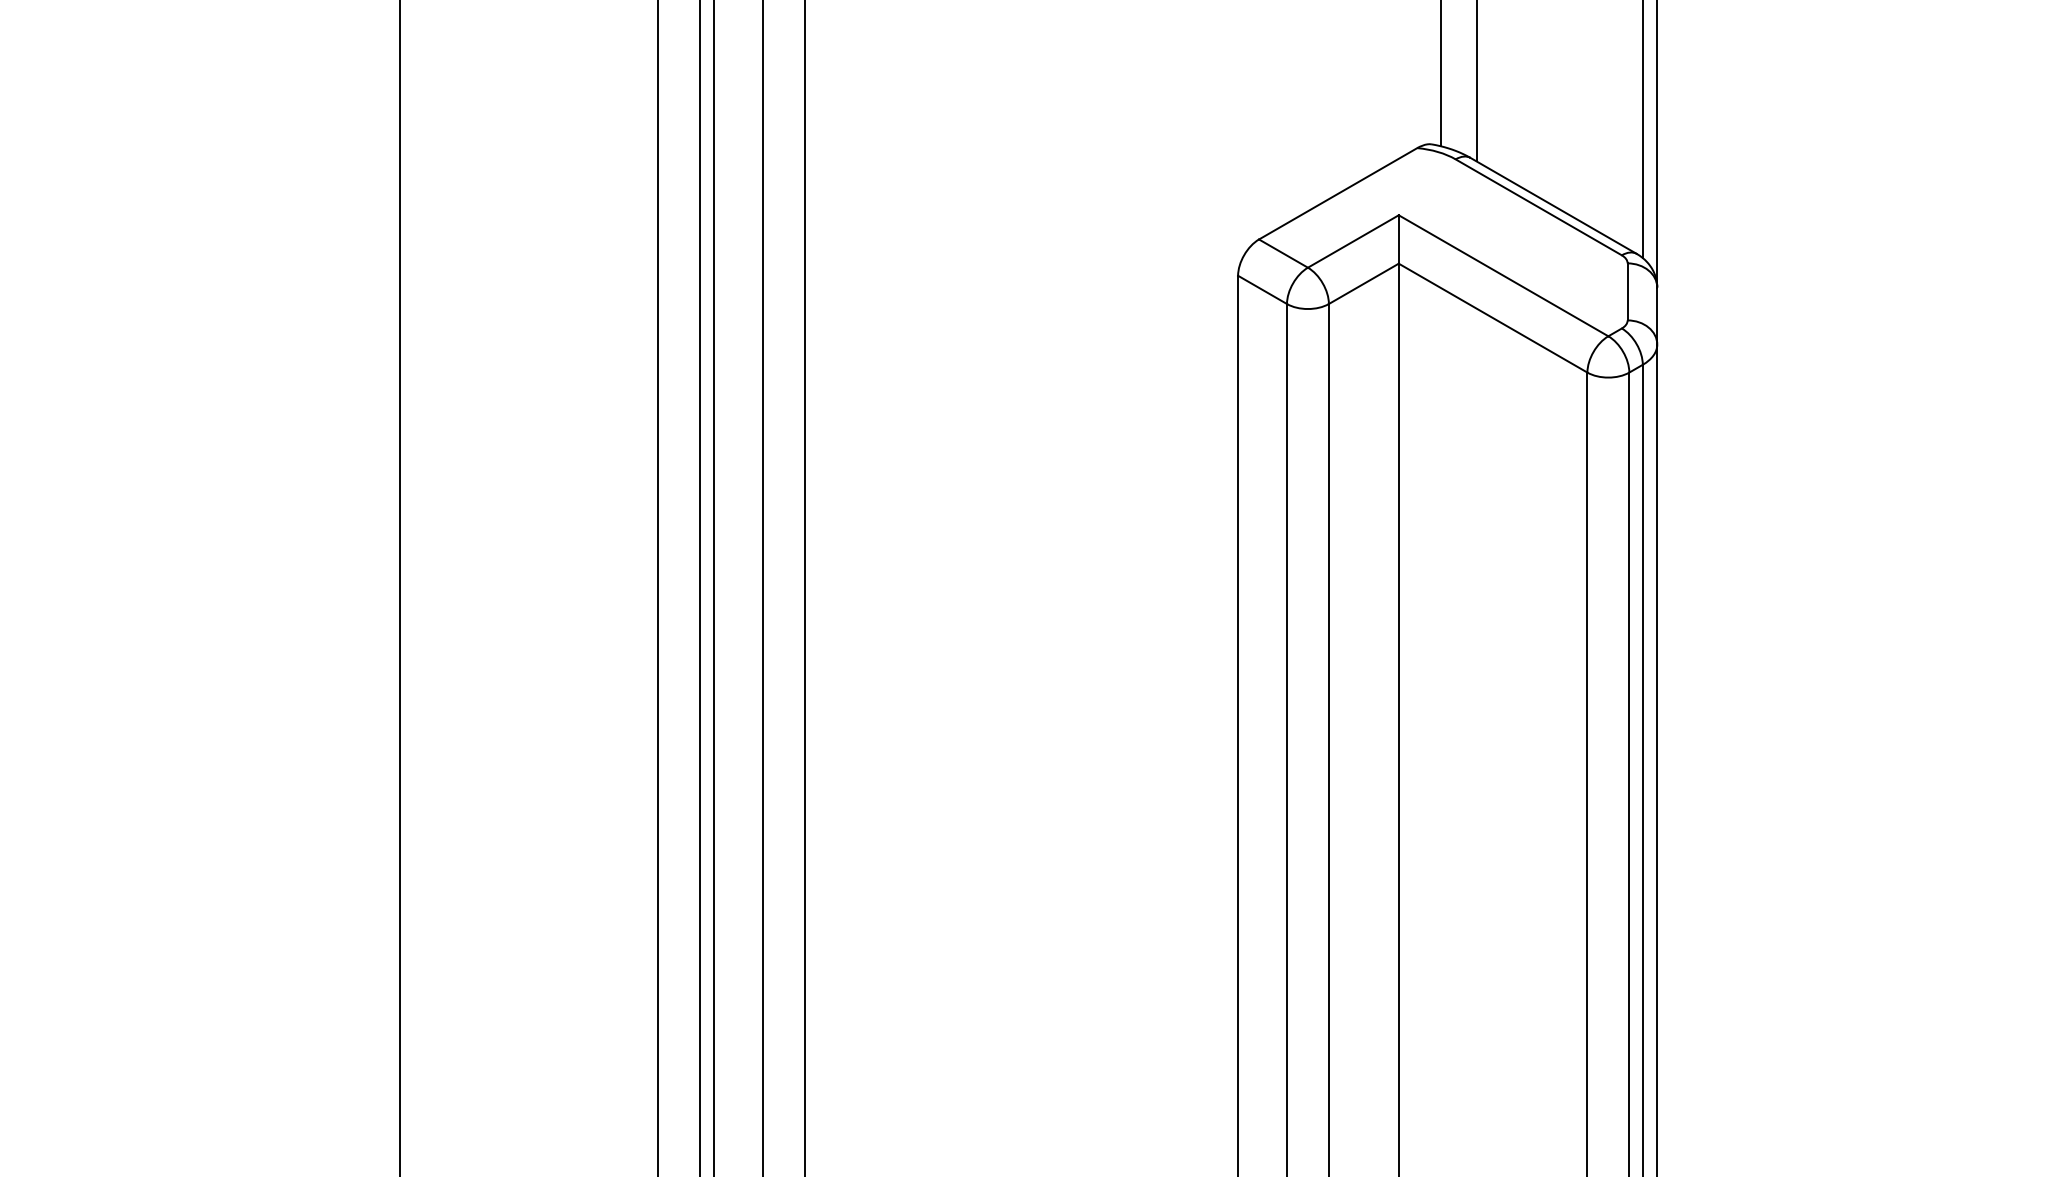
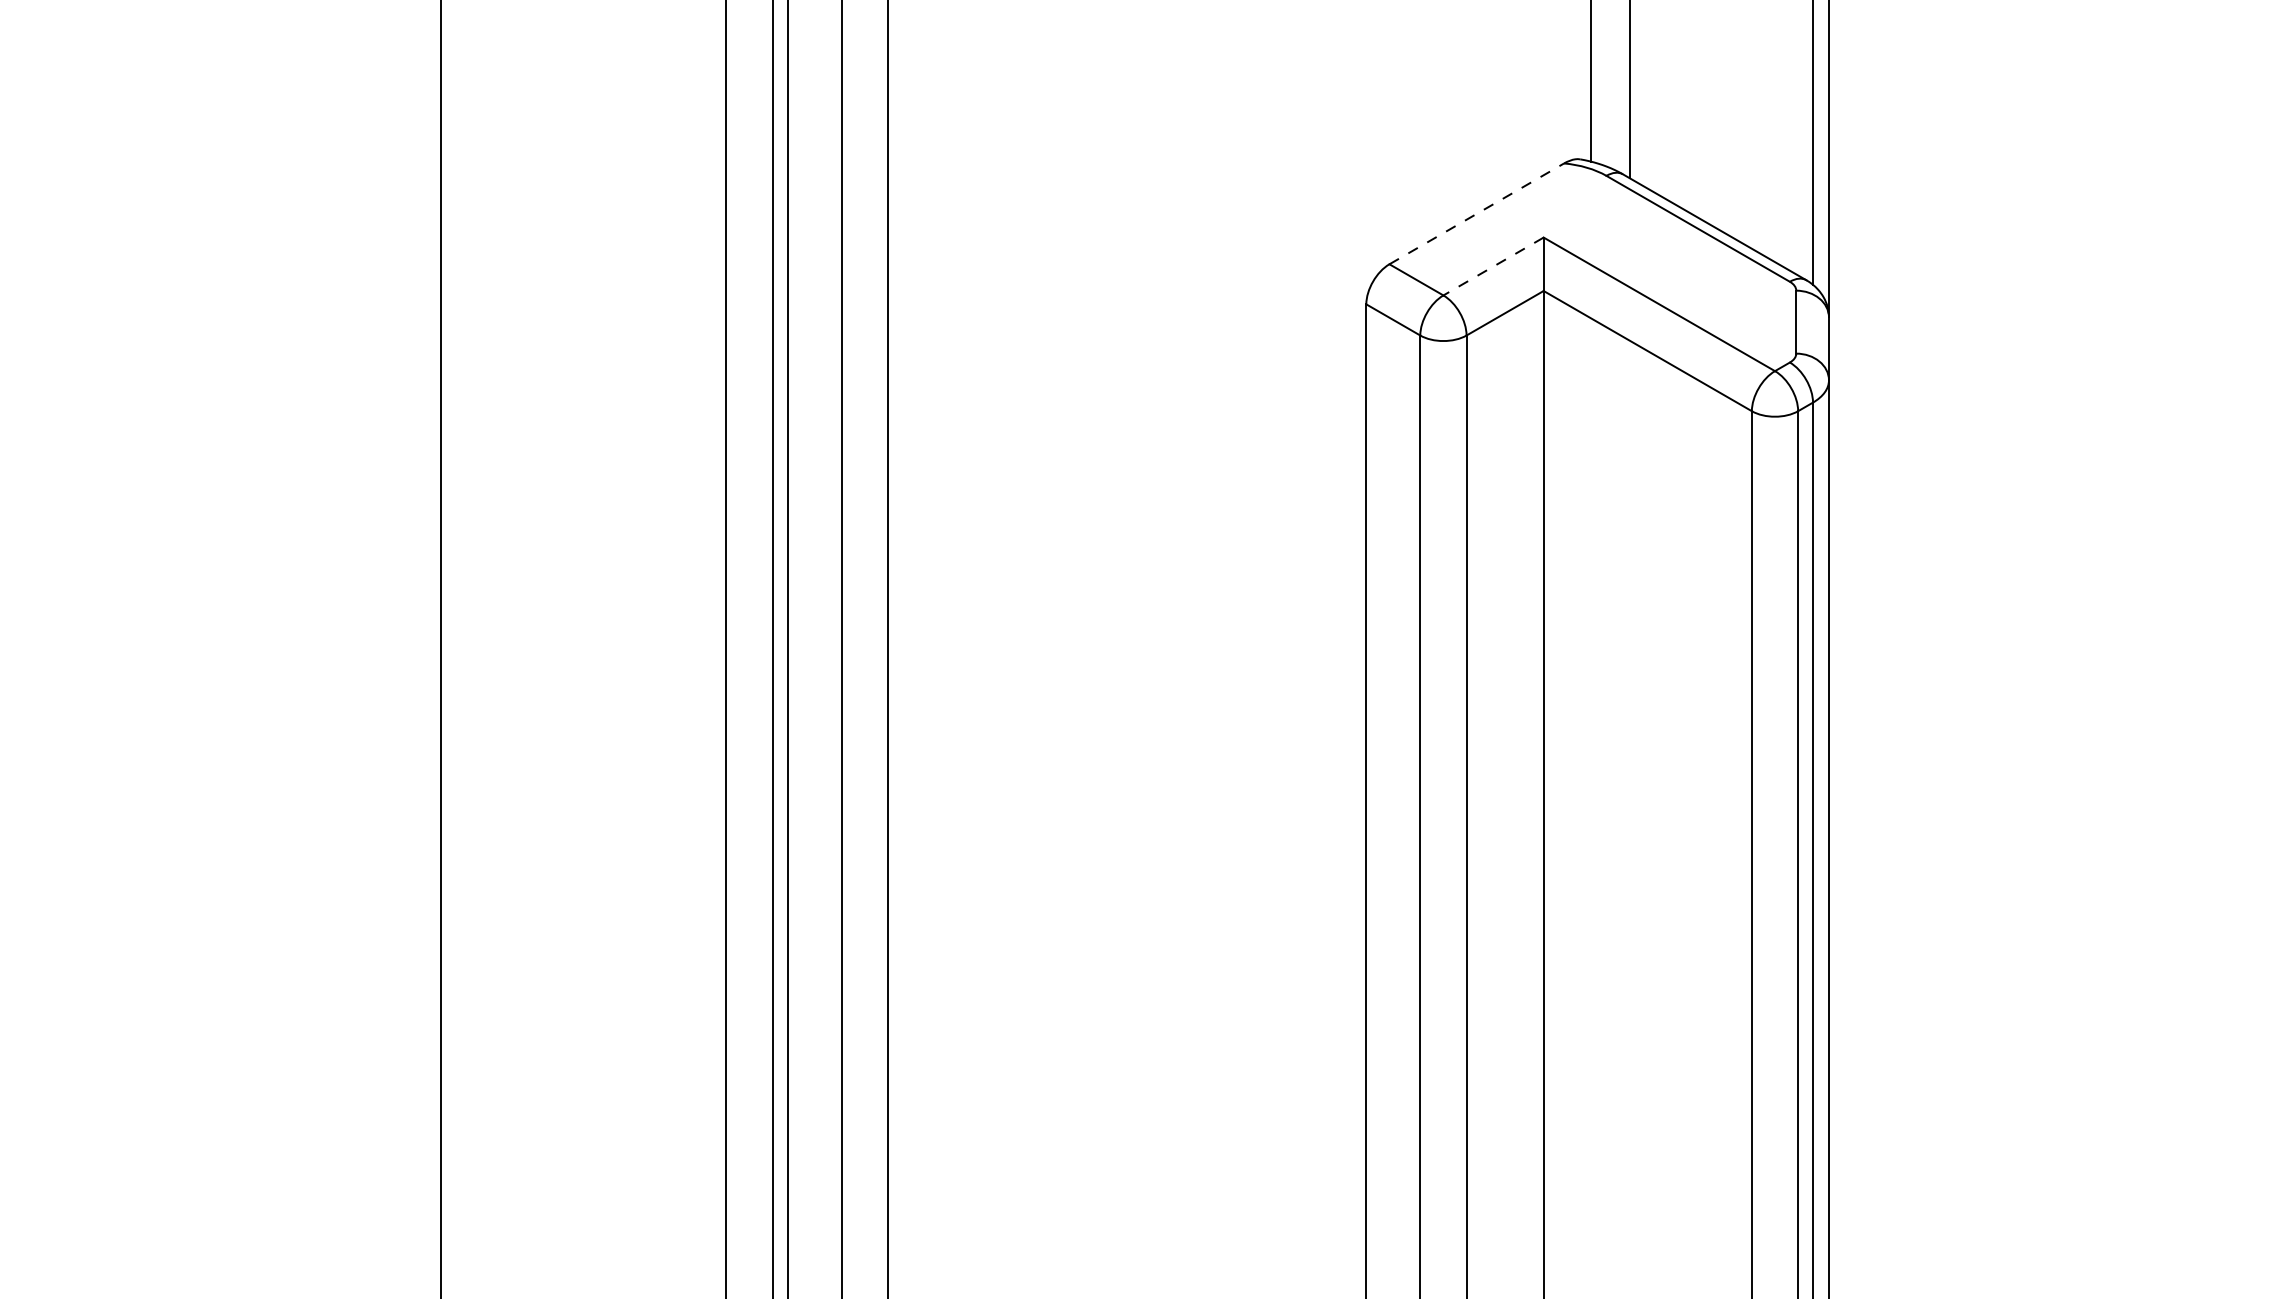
line: (1338, 193) -> (1477, 213), solid -> dashed
line: (1352, 241) -> (1492, 266), solid -> dashed

